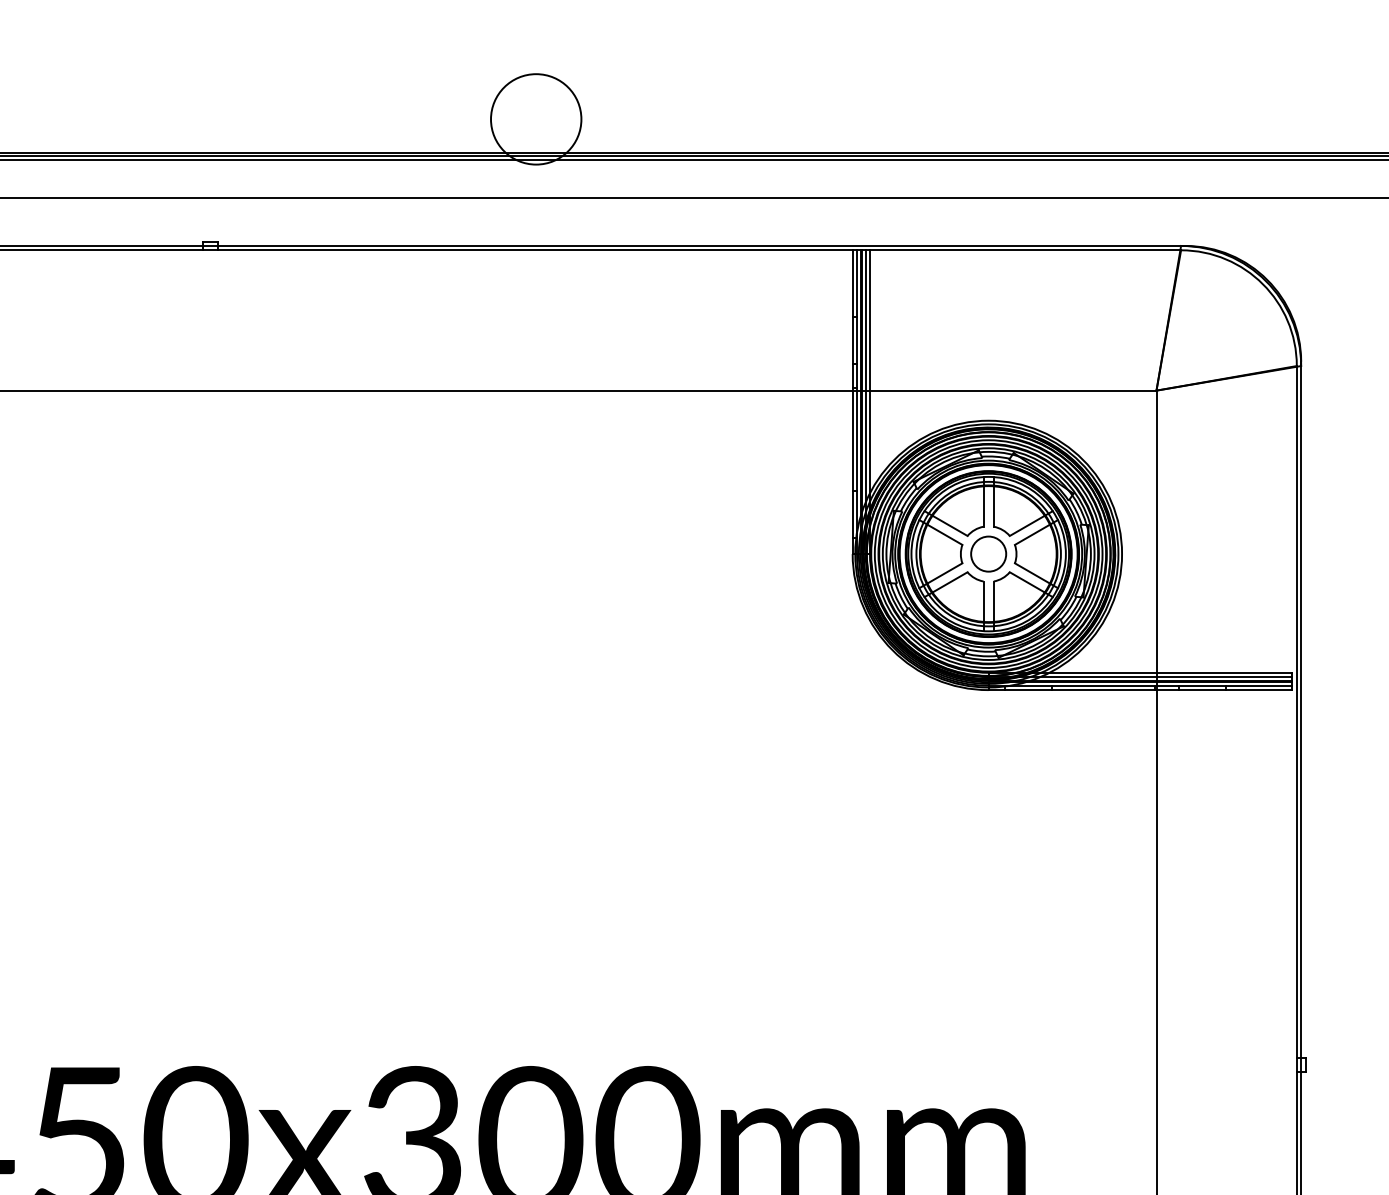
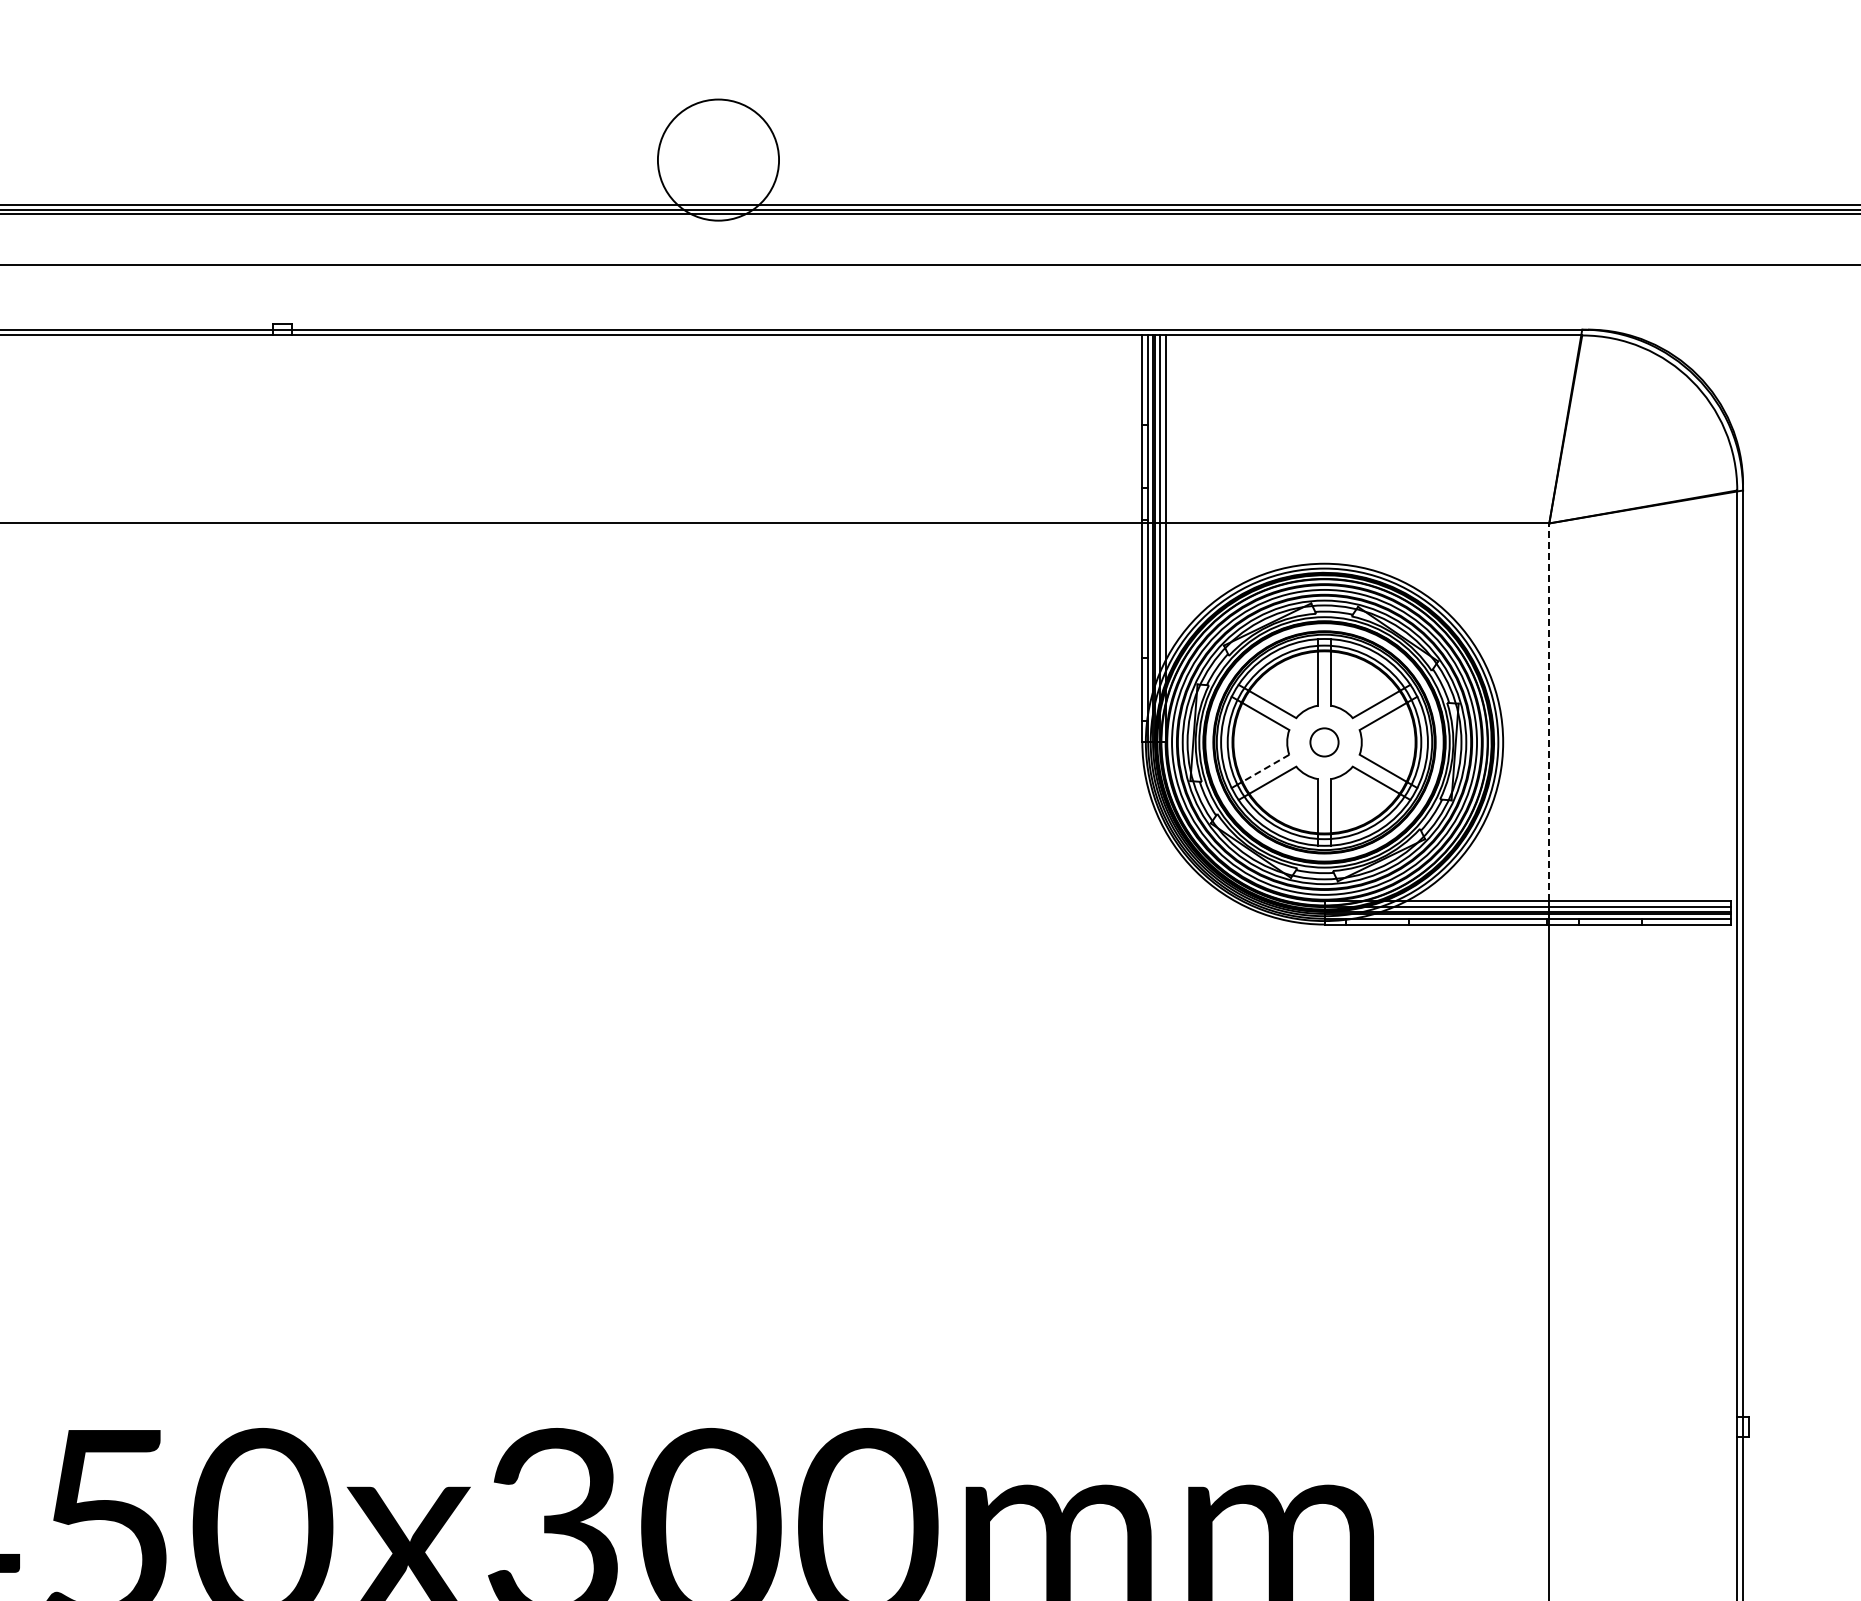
line: (1156, 531) -> (1549, 712), solid -> dashed
circle: (988, 554) -> (1324, 742), size x0.6
line: (944, 573) -> (1265, 768), solid -> dashed

